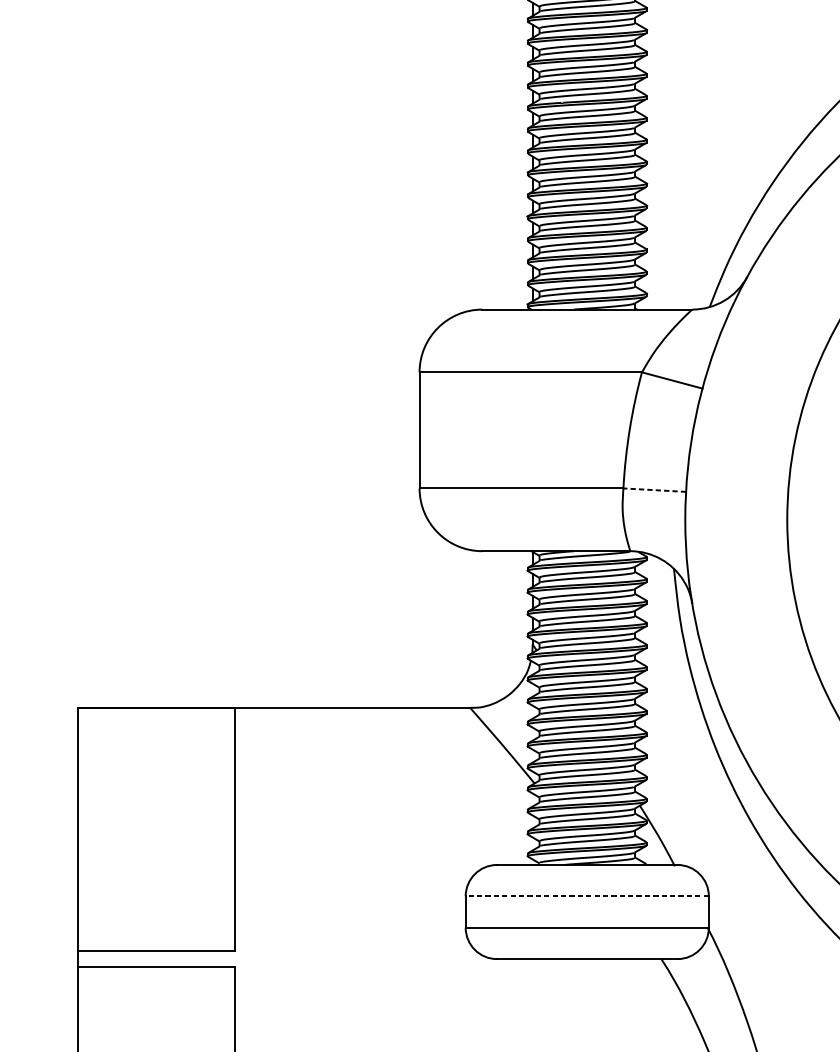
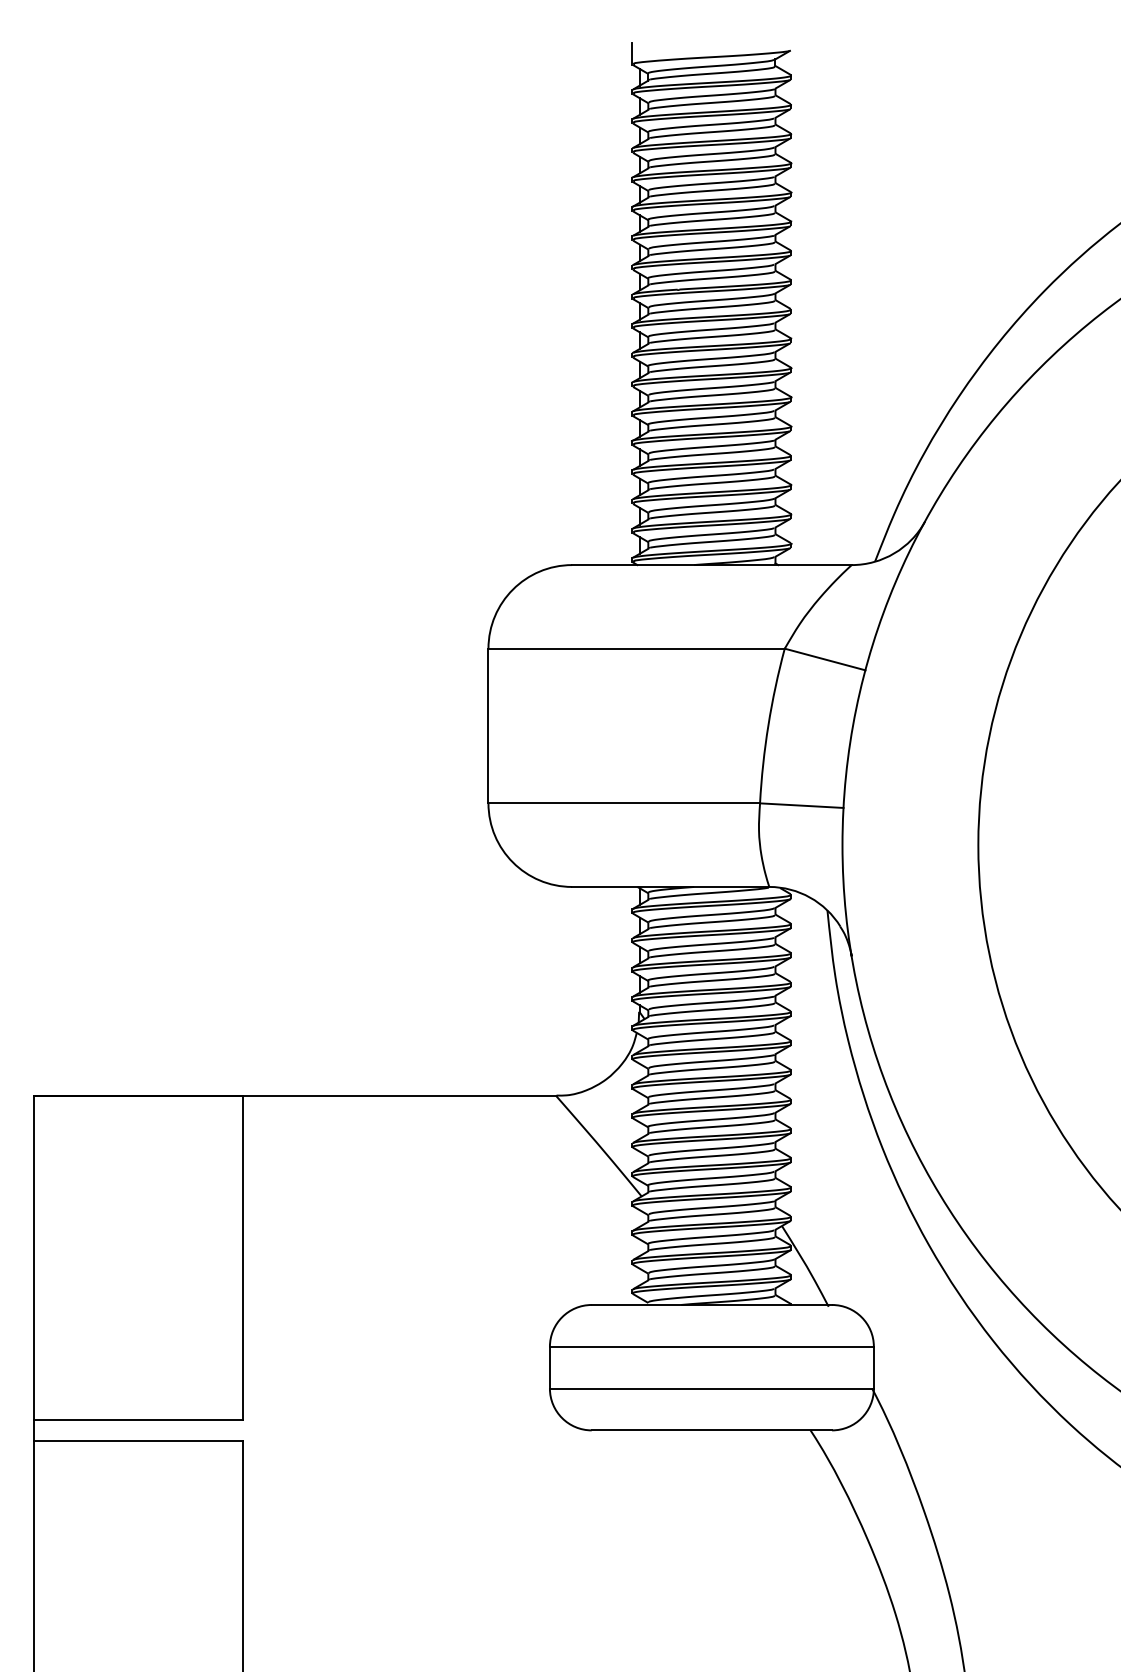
line: (654, 490) -> (801, 805), dashed -> solid
line: (586, 896) -> (711, 1346), dashed -> solid

